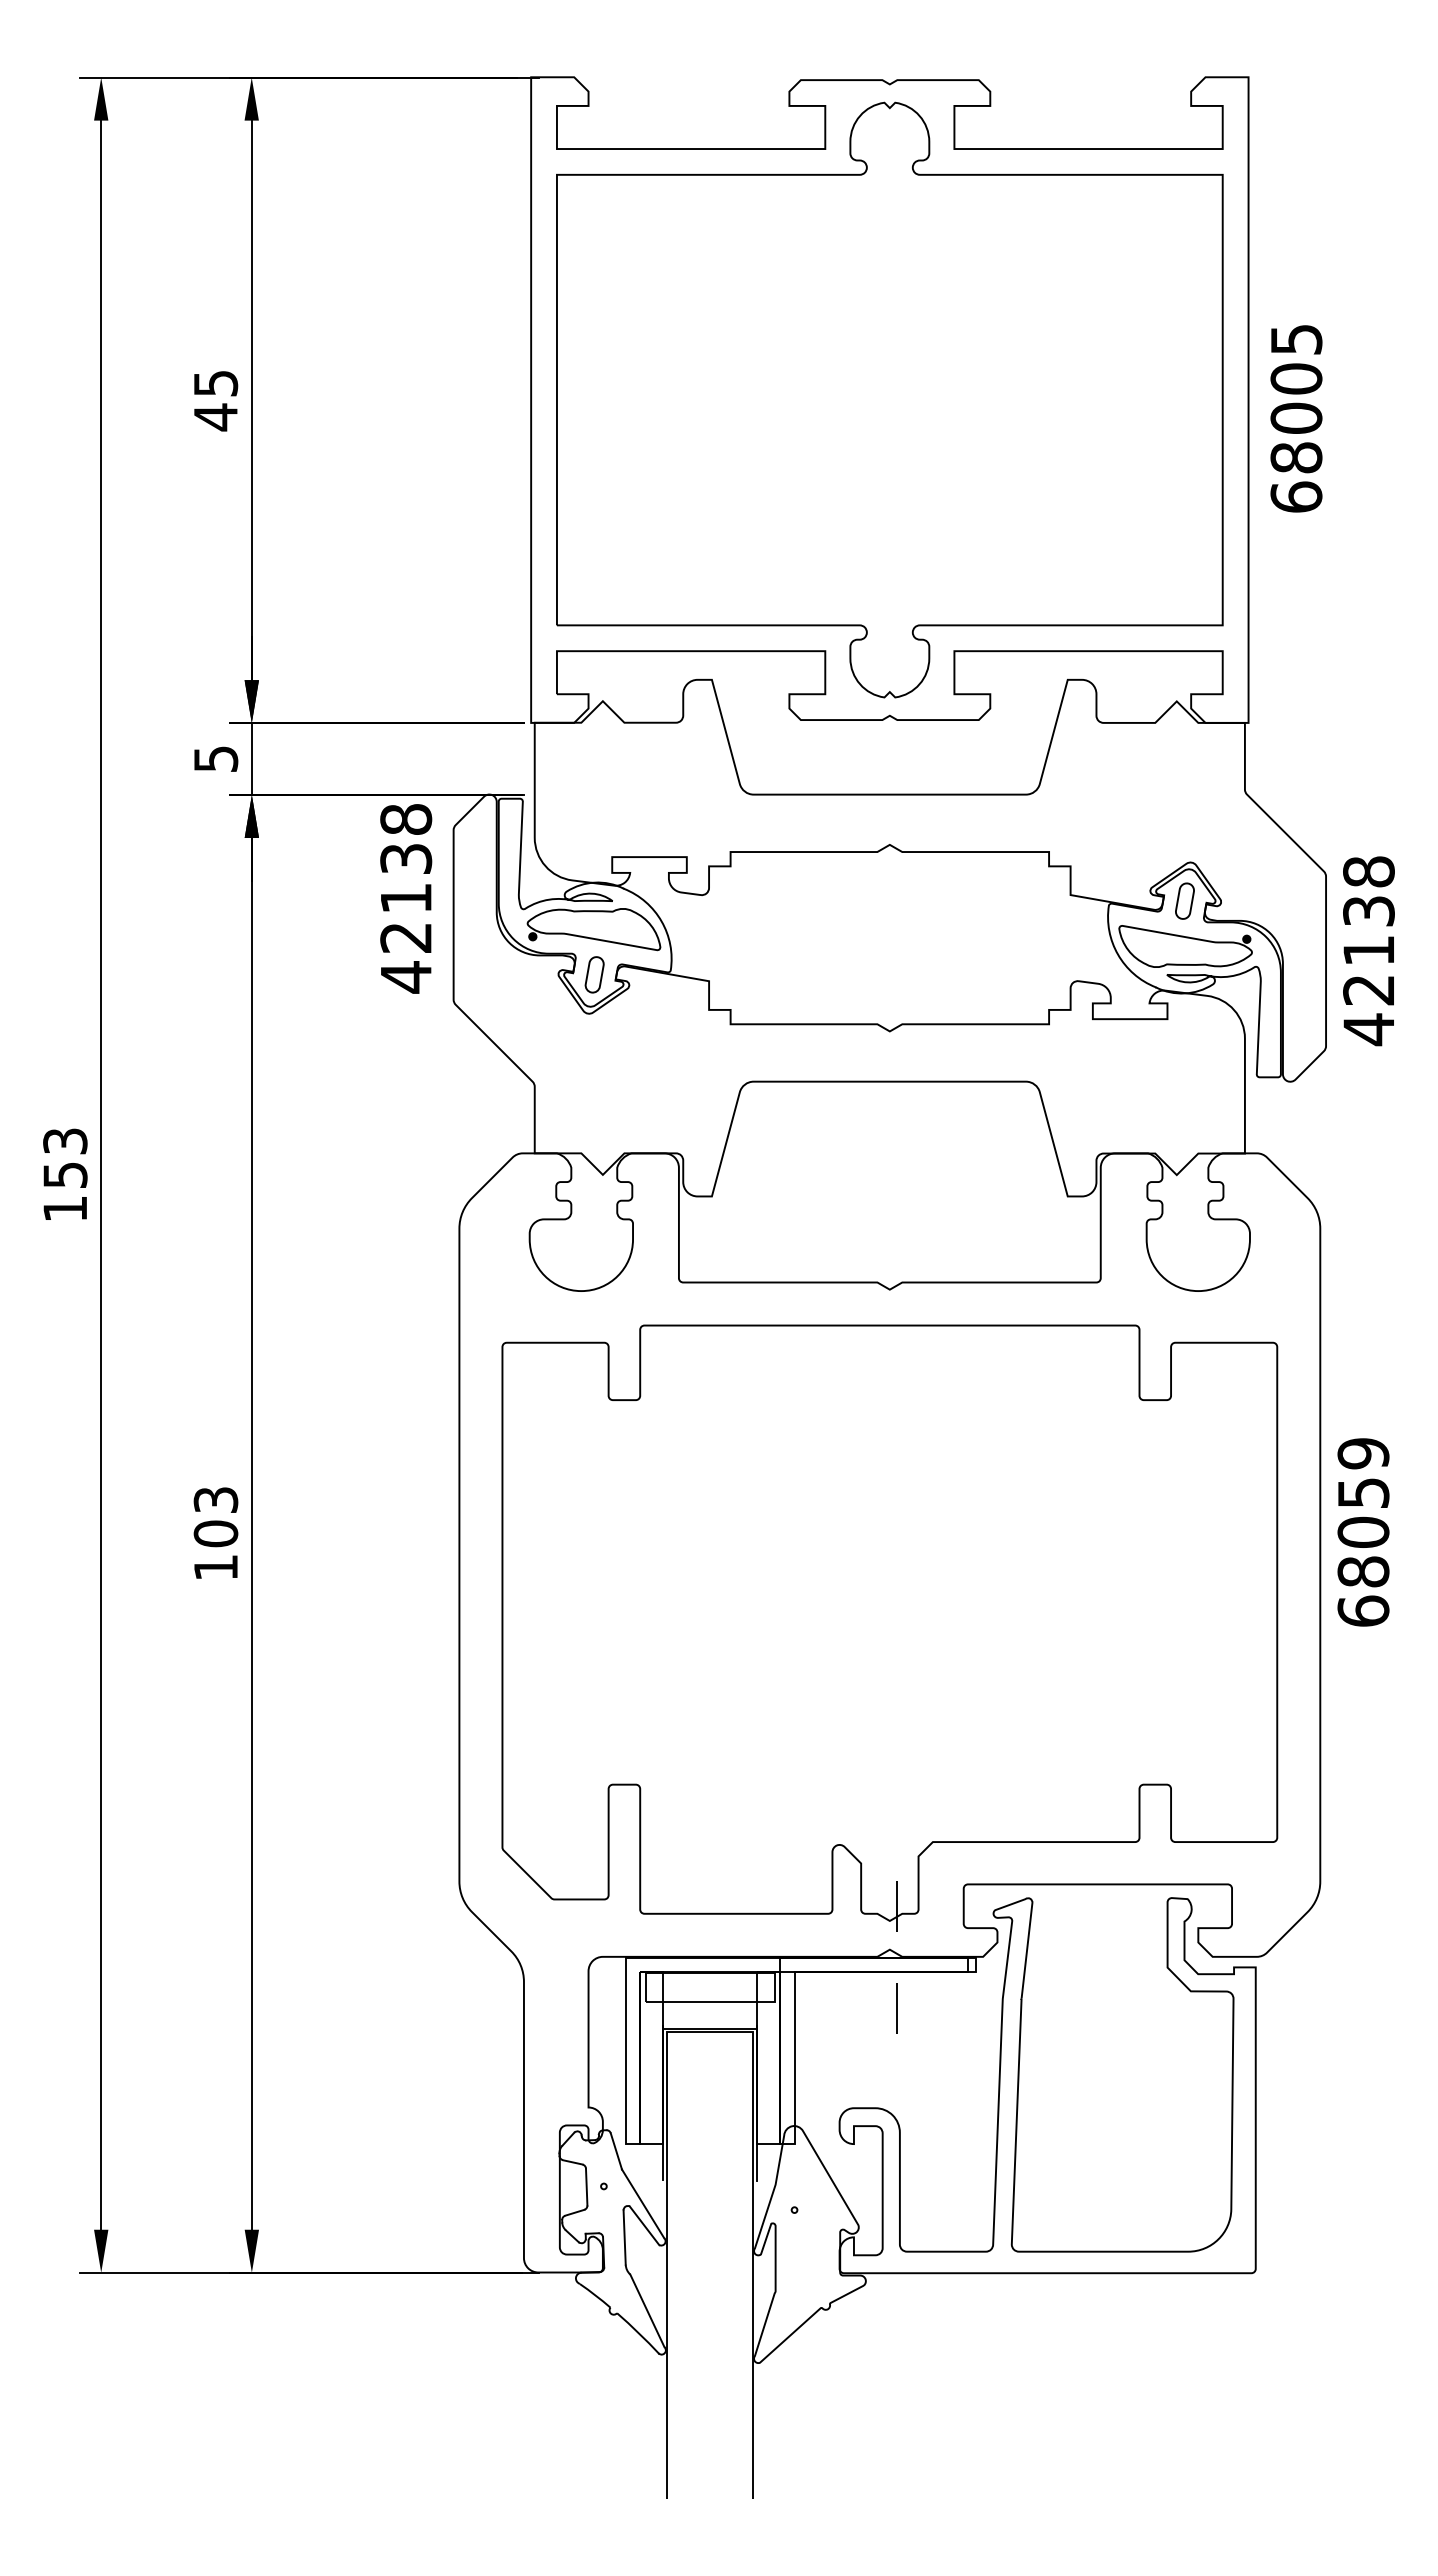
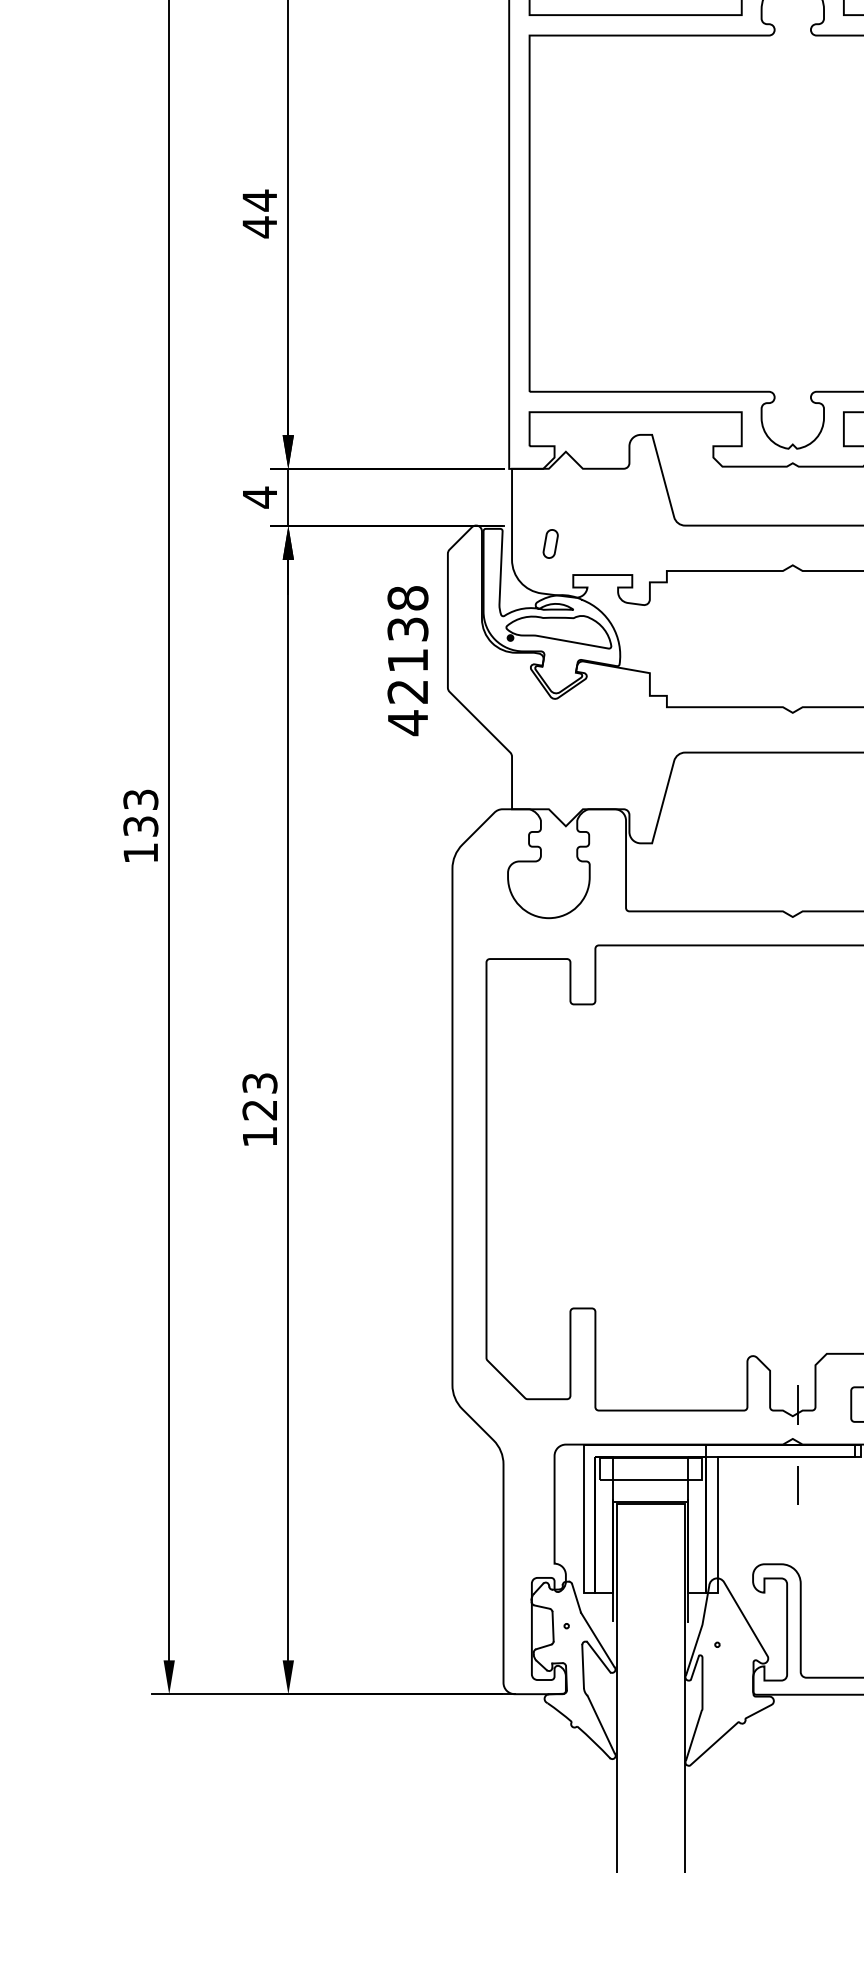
text: (216, 383) -> (260, 200), 45 -> 44
text: (216, 759) -> (260, 497), 5 -> 4
text: (406, 898) -> (408, 660), moved
part: (594, 974) -> (550, 543), moved
text: (64, 1174) -> (140, 825), 153 -> 133
text: (215, 1533) -> (259, 1109), 103 -> 123

